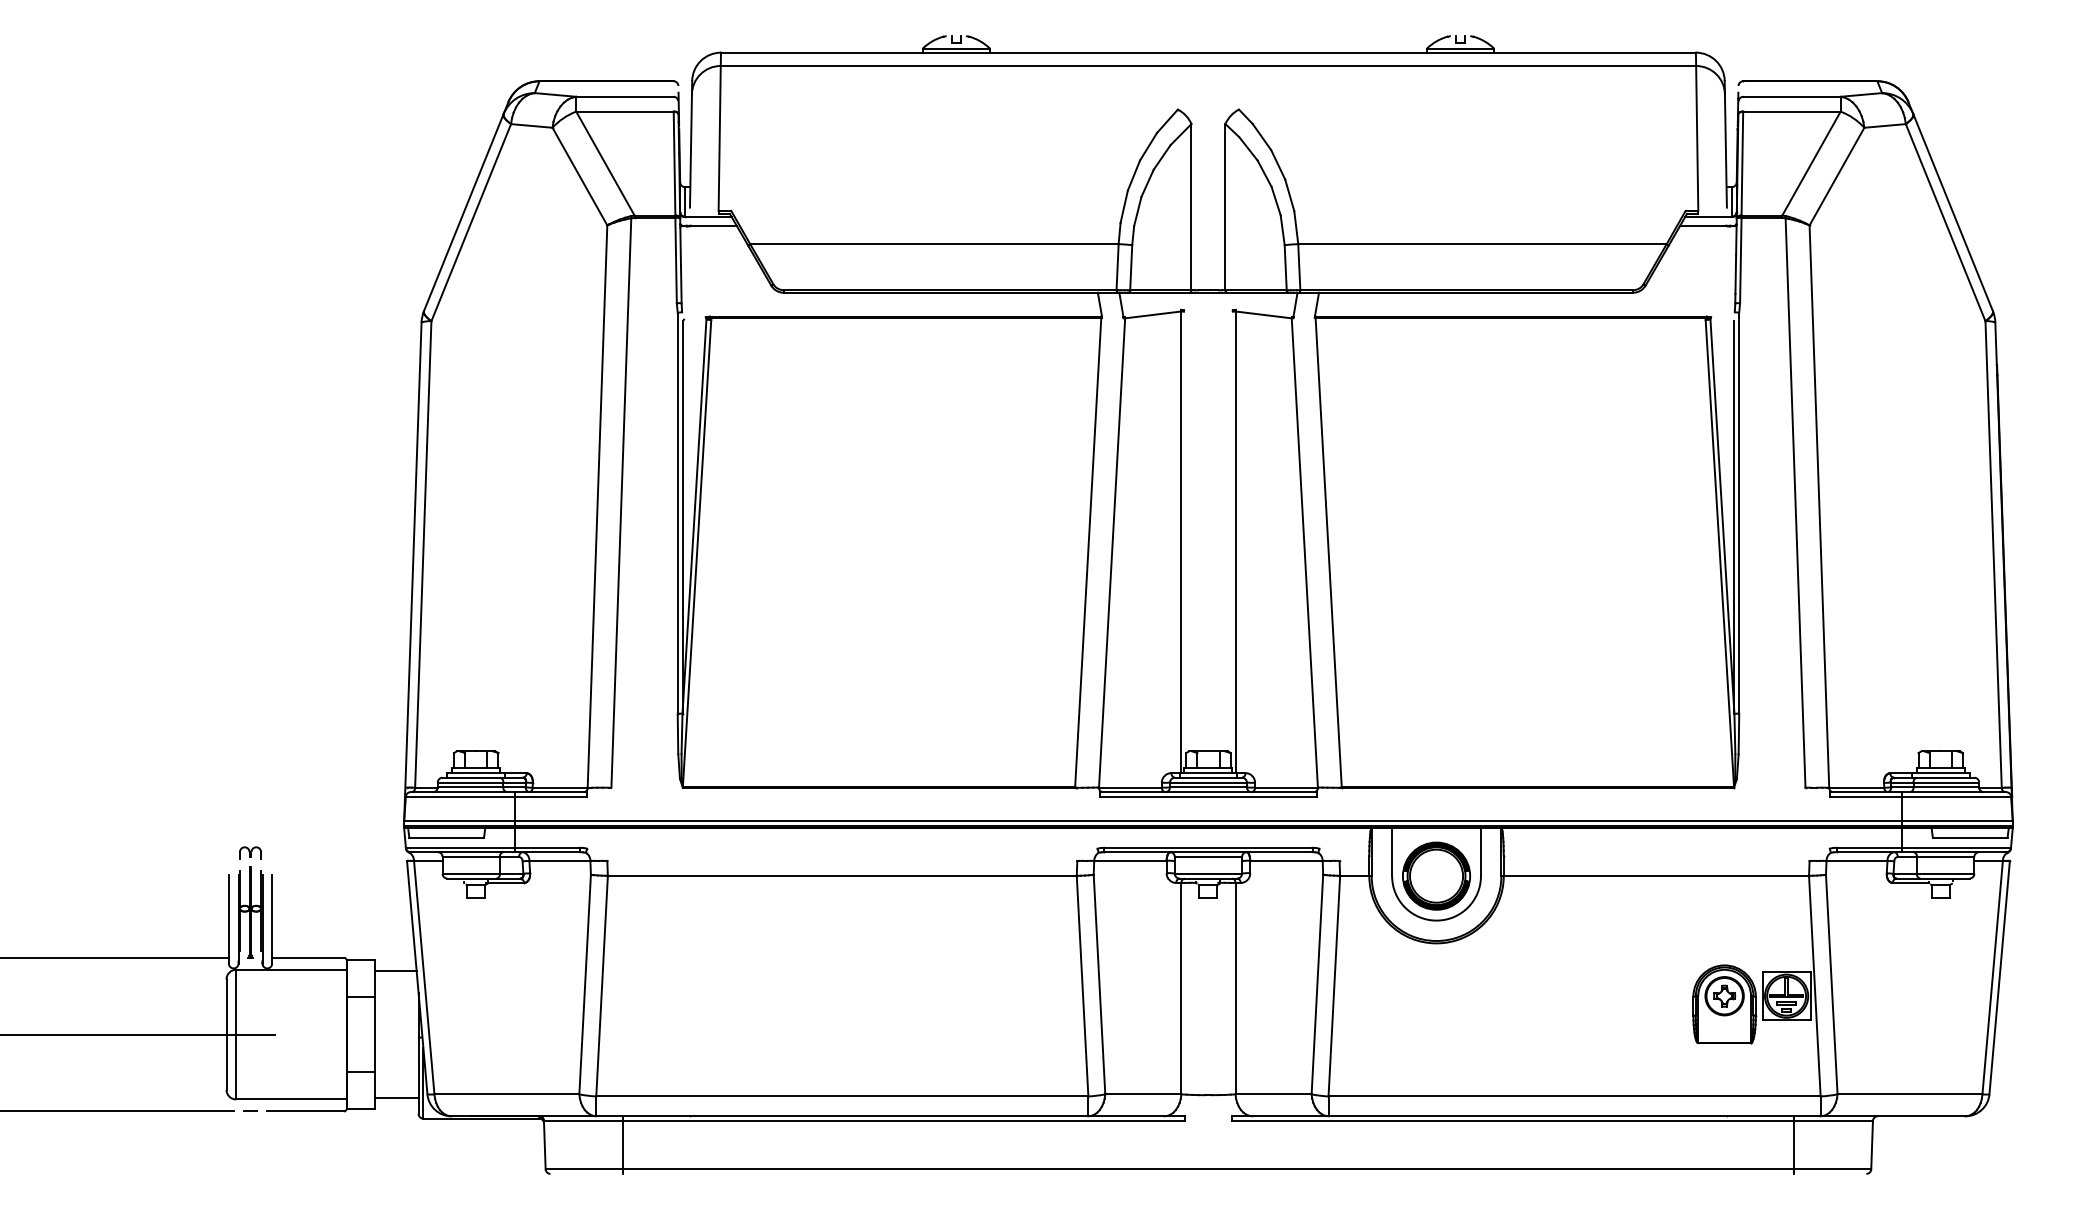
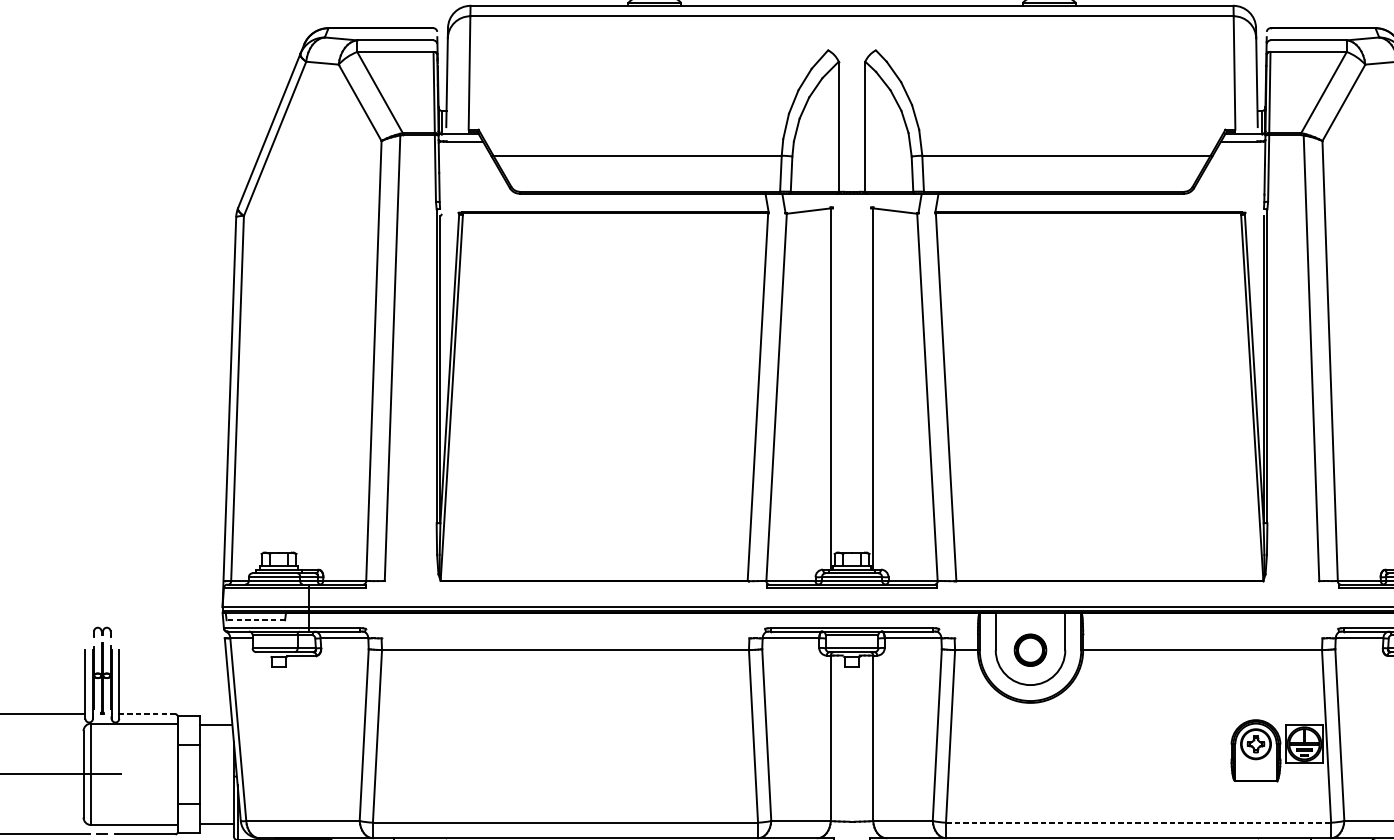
line: (446, 837) -> (255, 620), solid -> dashed
part: (1436, 875) -> (1030, 649), size x0.6
line: (307, 957) -> (146, 713), solid -> dashed
line: (1575, 1096) -> (1139, 822), solid -> dashed

